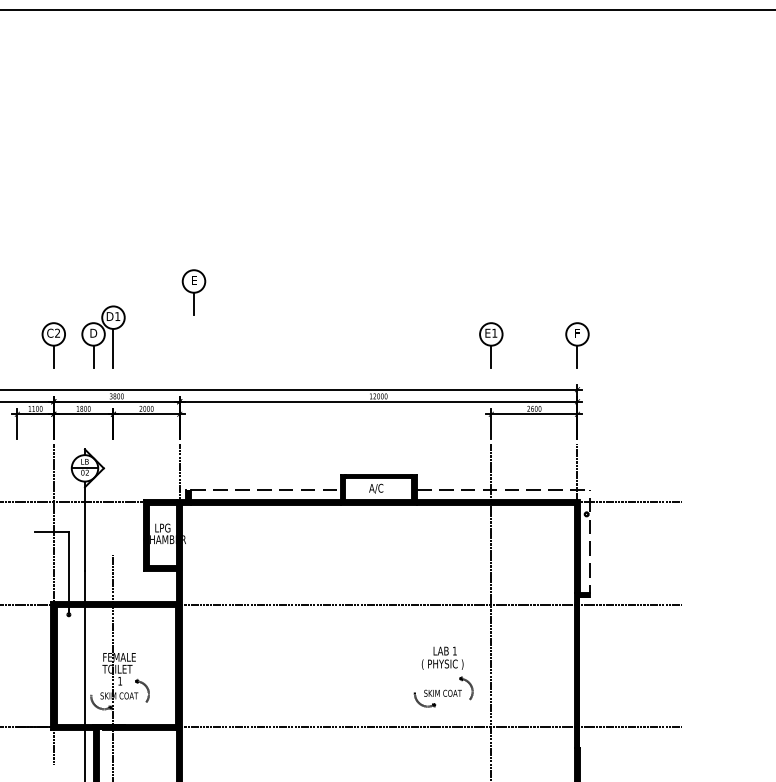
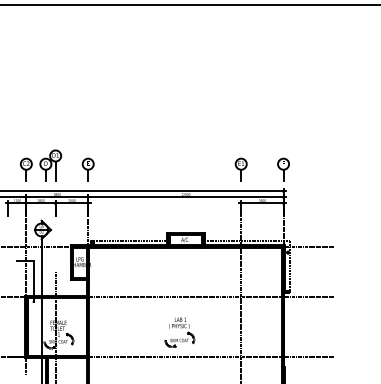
part: (192, 292) -> (87, 169), moved
part: (442, 677) -> (179, 332), moved

